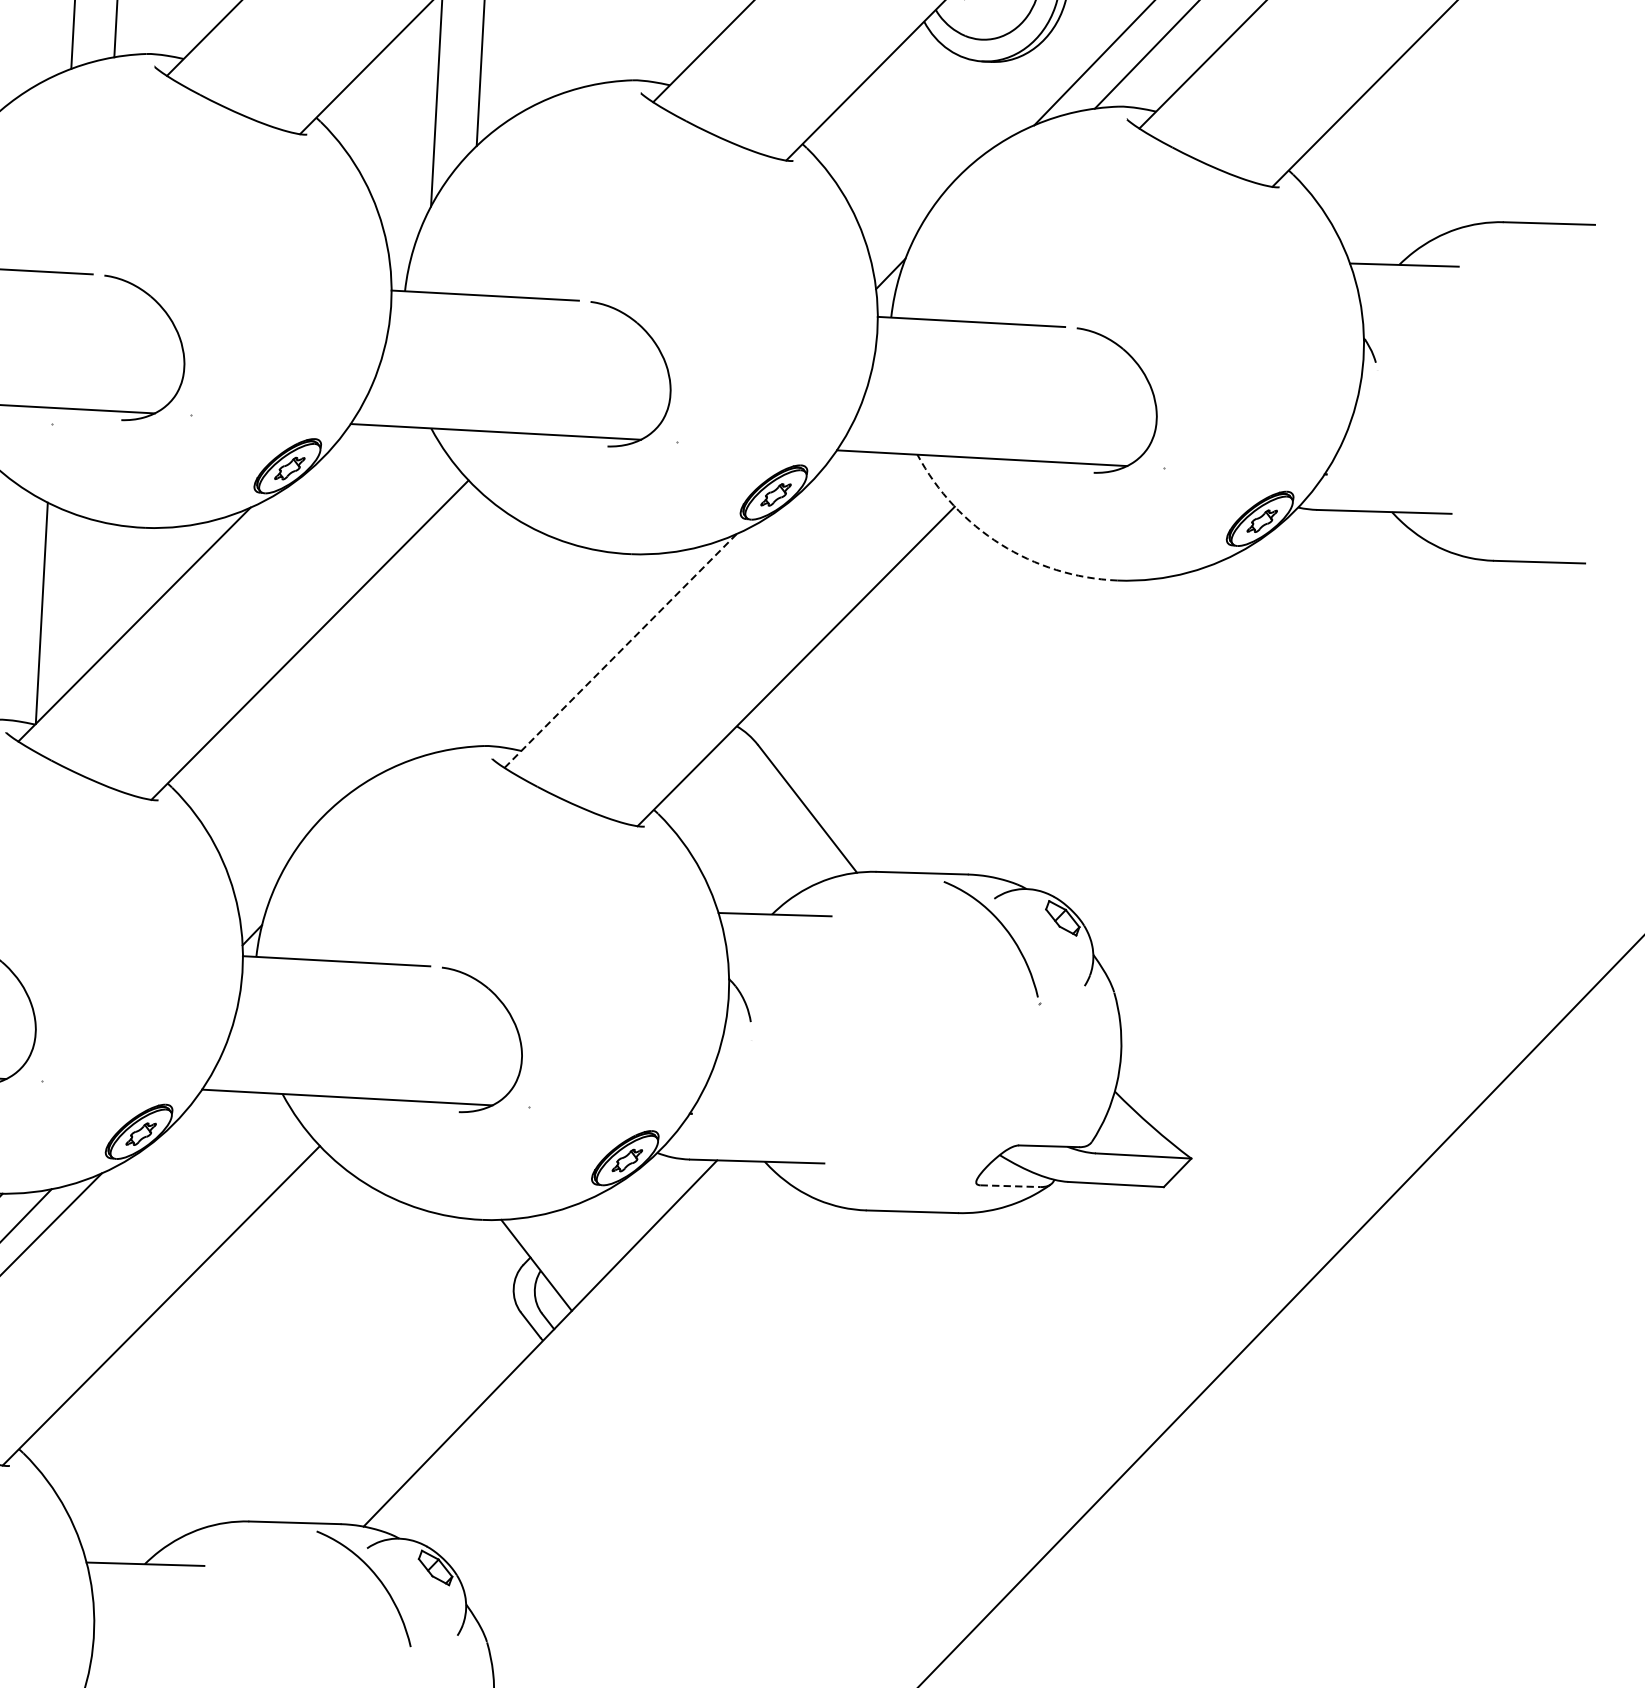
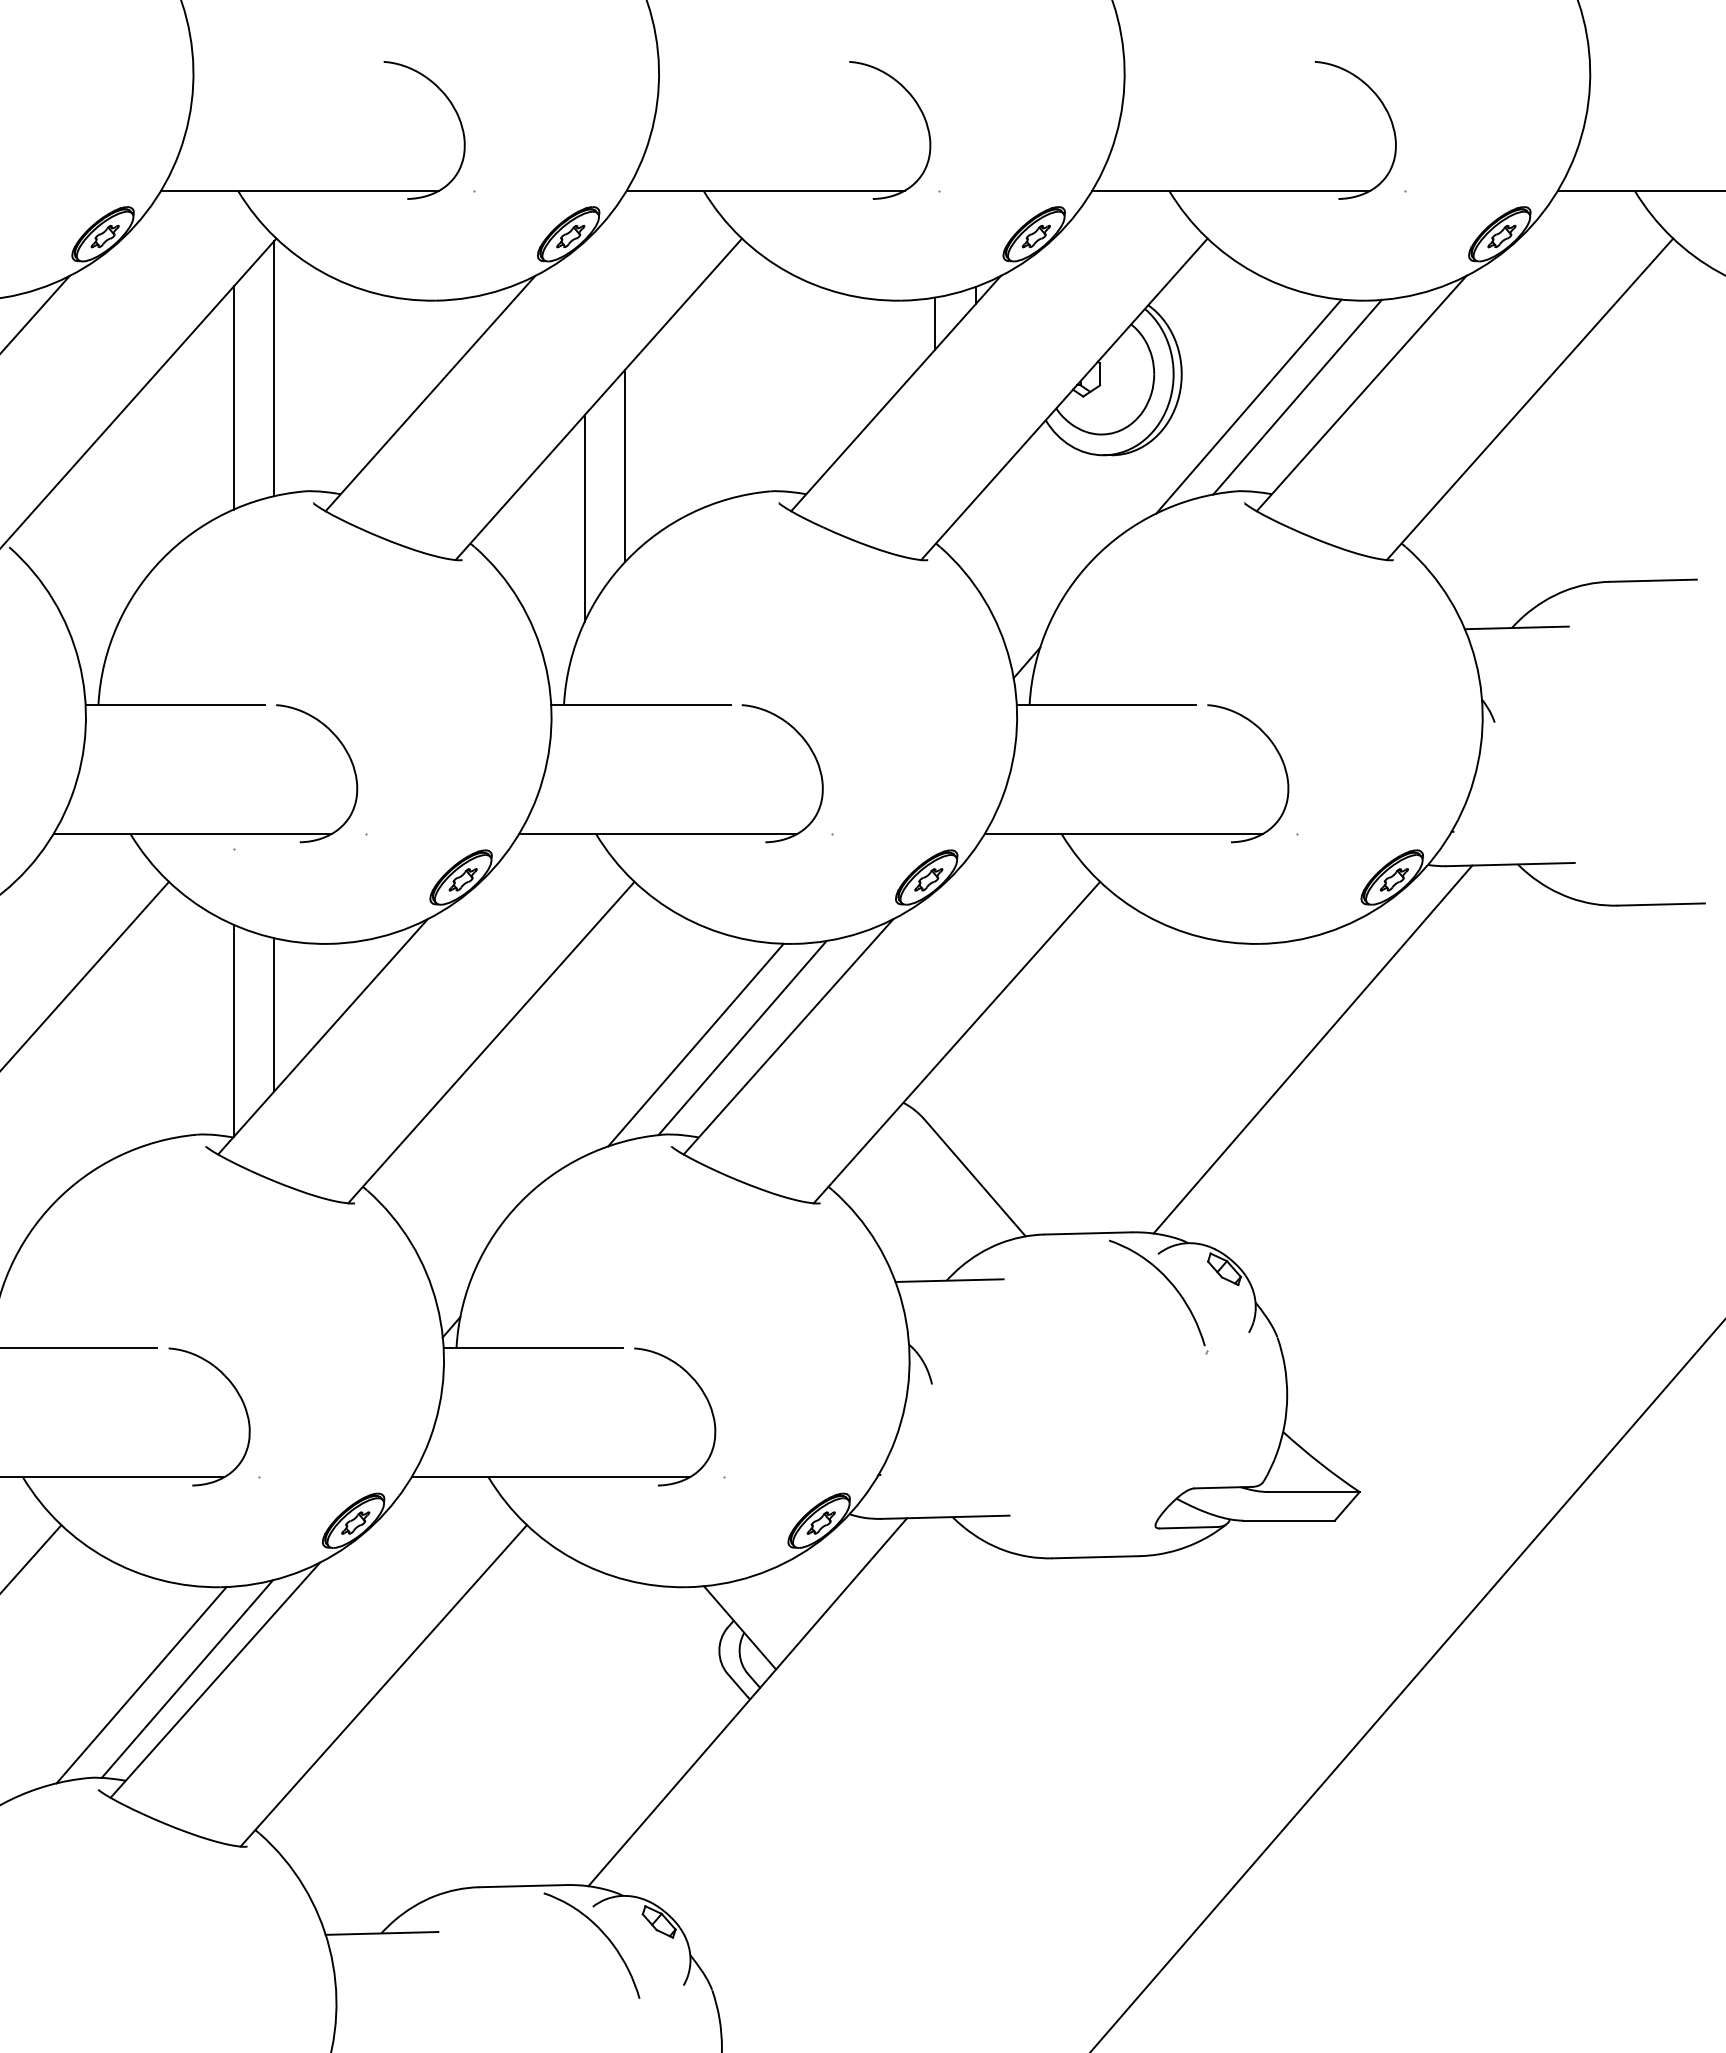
arc: (1000, 544) -> (1145, 915), dashed -> solid
line: (85, 598) -> (274, 1014), added
line: (572, 650) -> (742, 1038), added
line: (620, 650) -> (788, 1036), dashed -> solid
line: (523, 653) -> (695, 1044), added
line: (1167, 693) -> (1312, 1049), added
line: (1010, 1185) -> (1188, 1527), dashed -> solid

